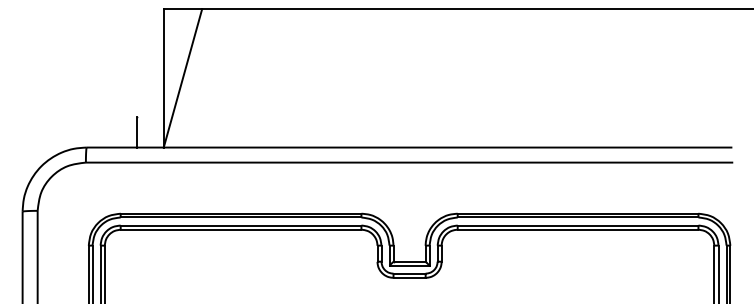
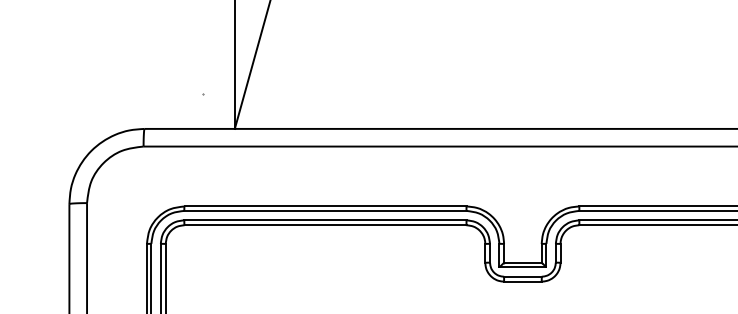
line: (136, 132) -> (202, 111), removed

